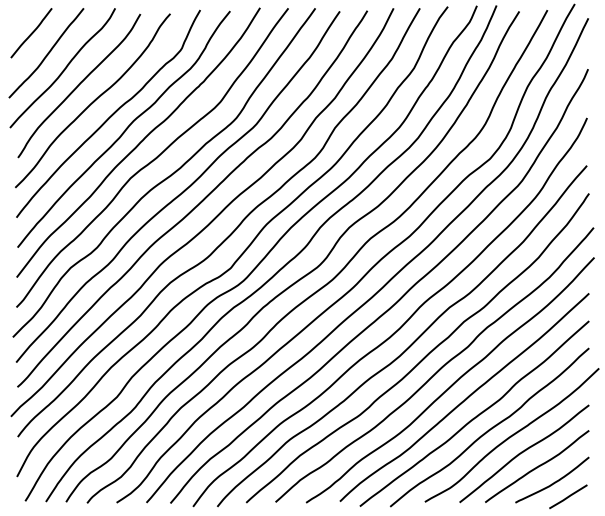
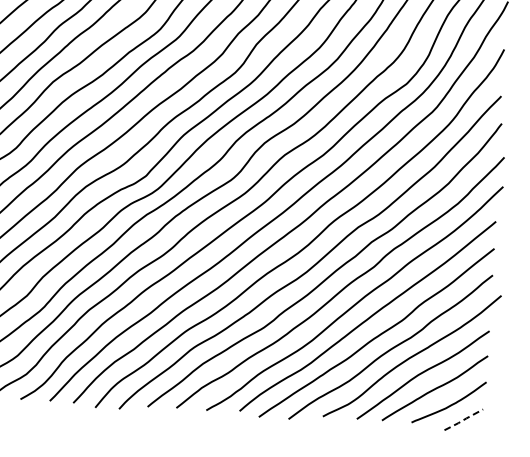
line: (568, 496) -> (463, 419), solid -> dashed

